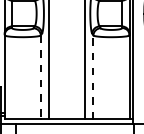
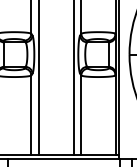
line: (40, 77) -> (31, 115), dashed -> solid
line: (93, 77) -> (81, 115), dashed -> solid

